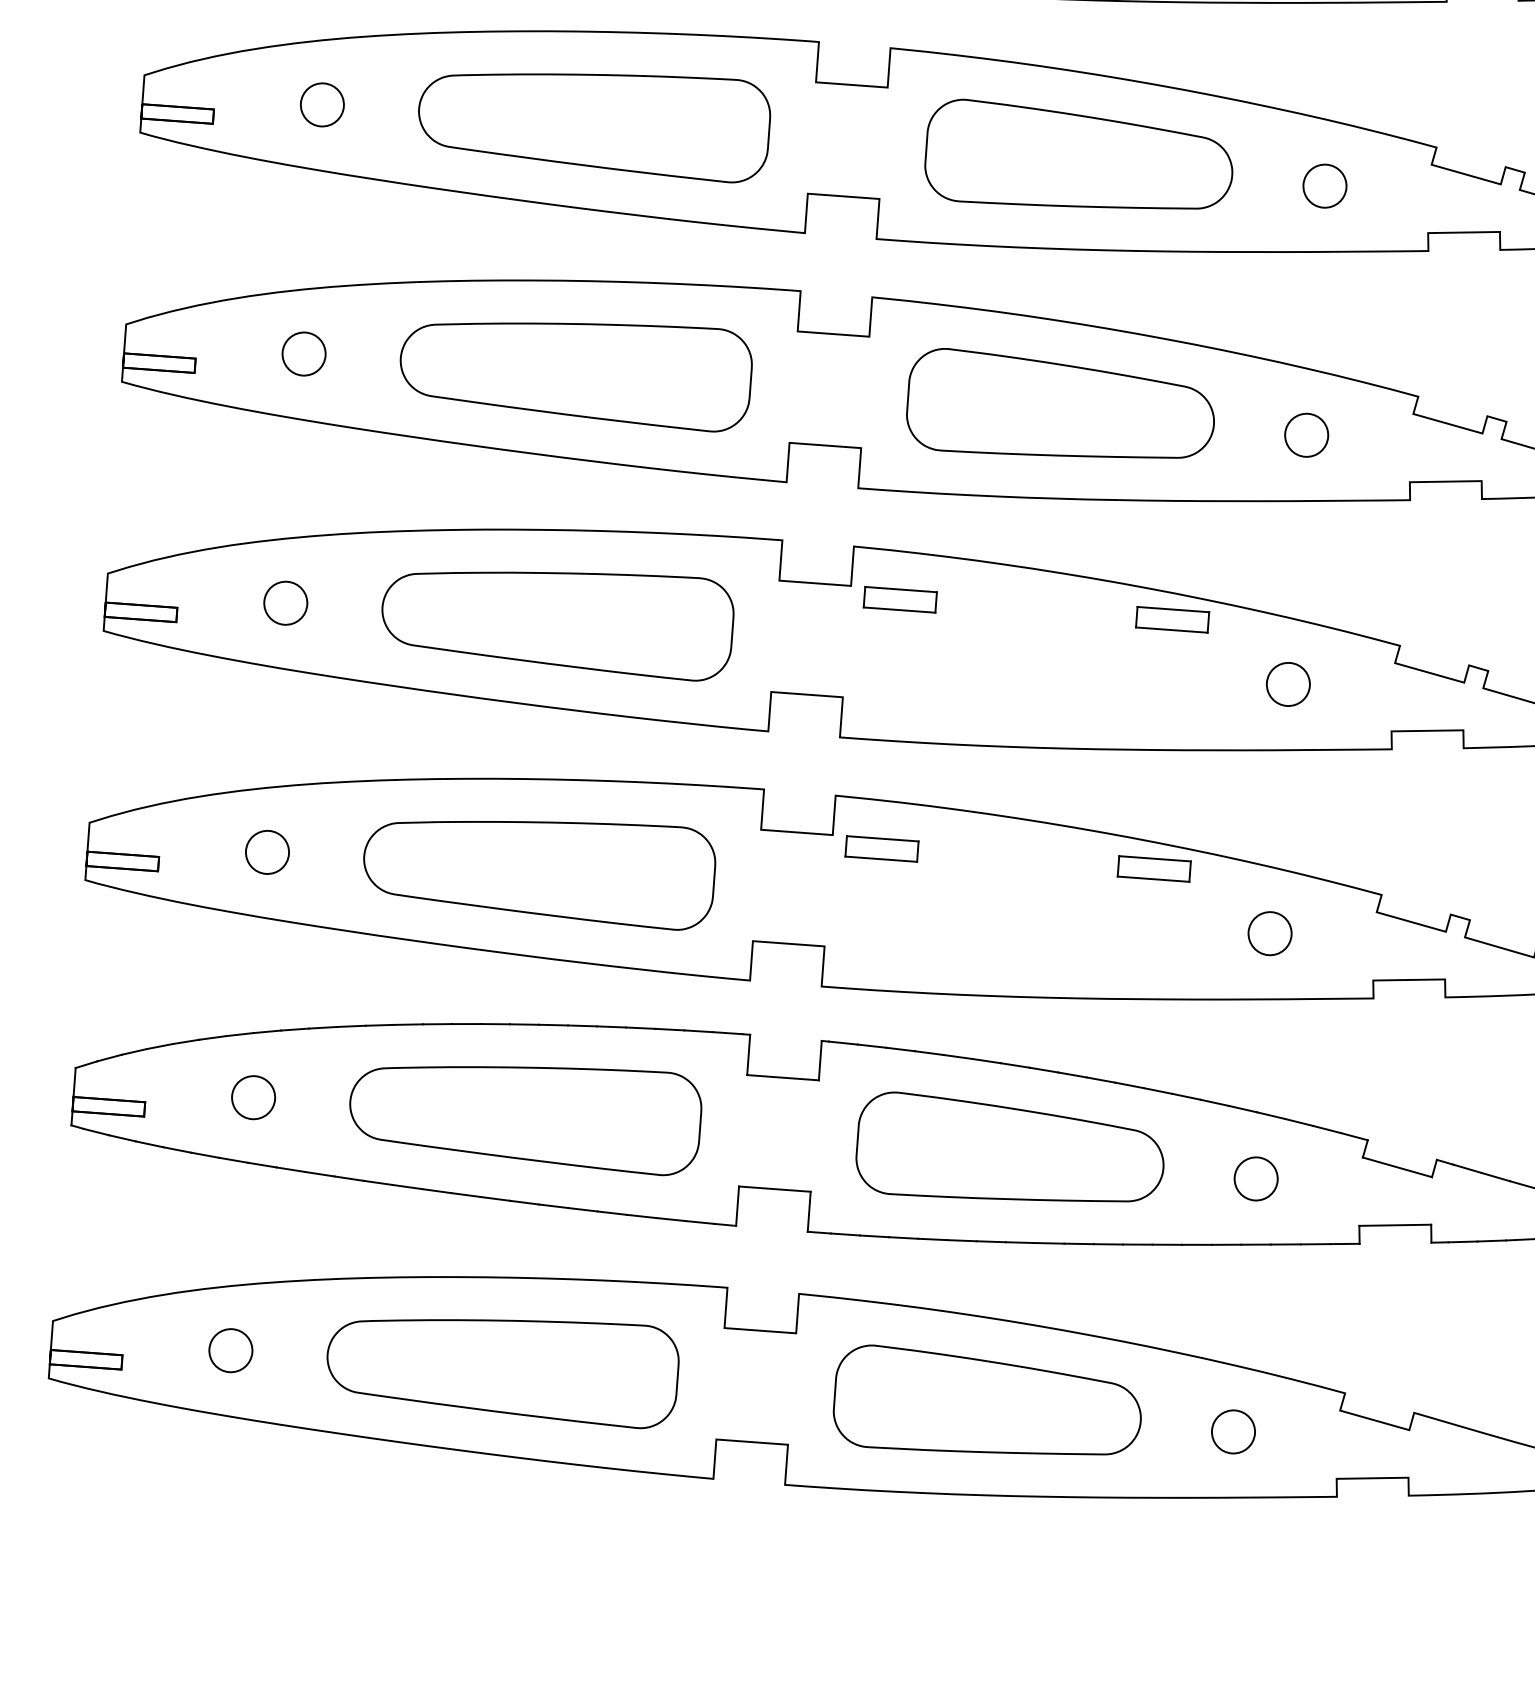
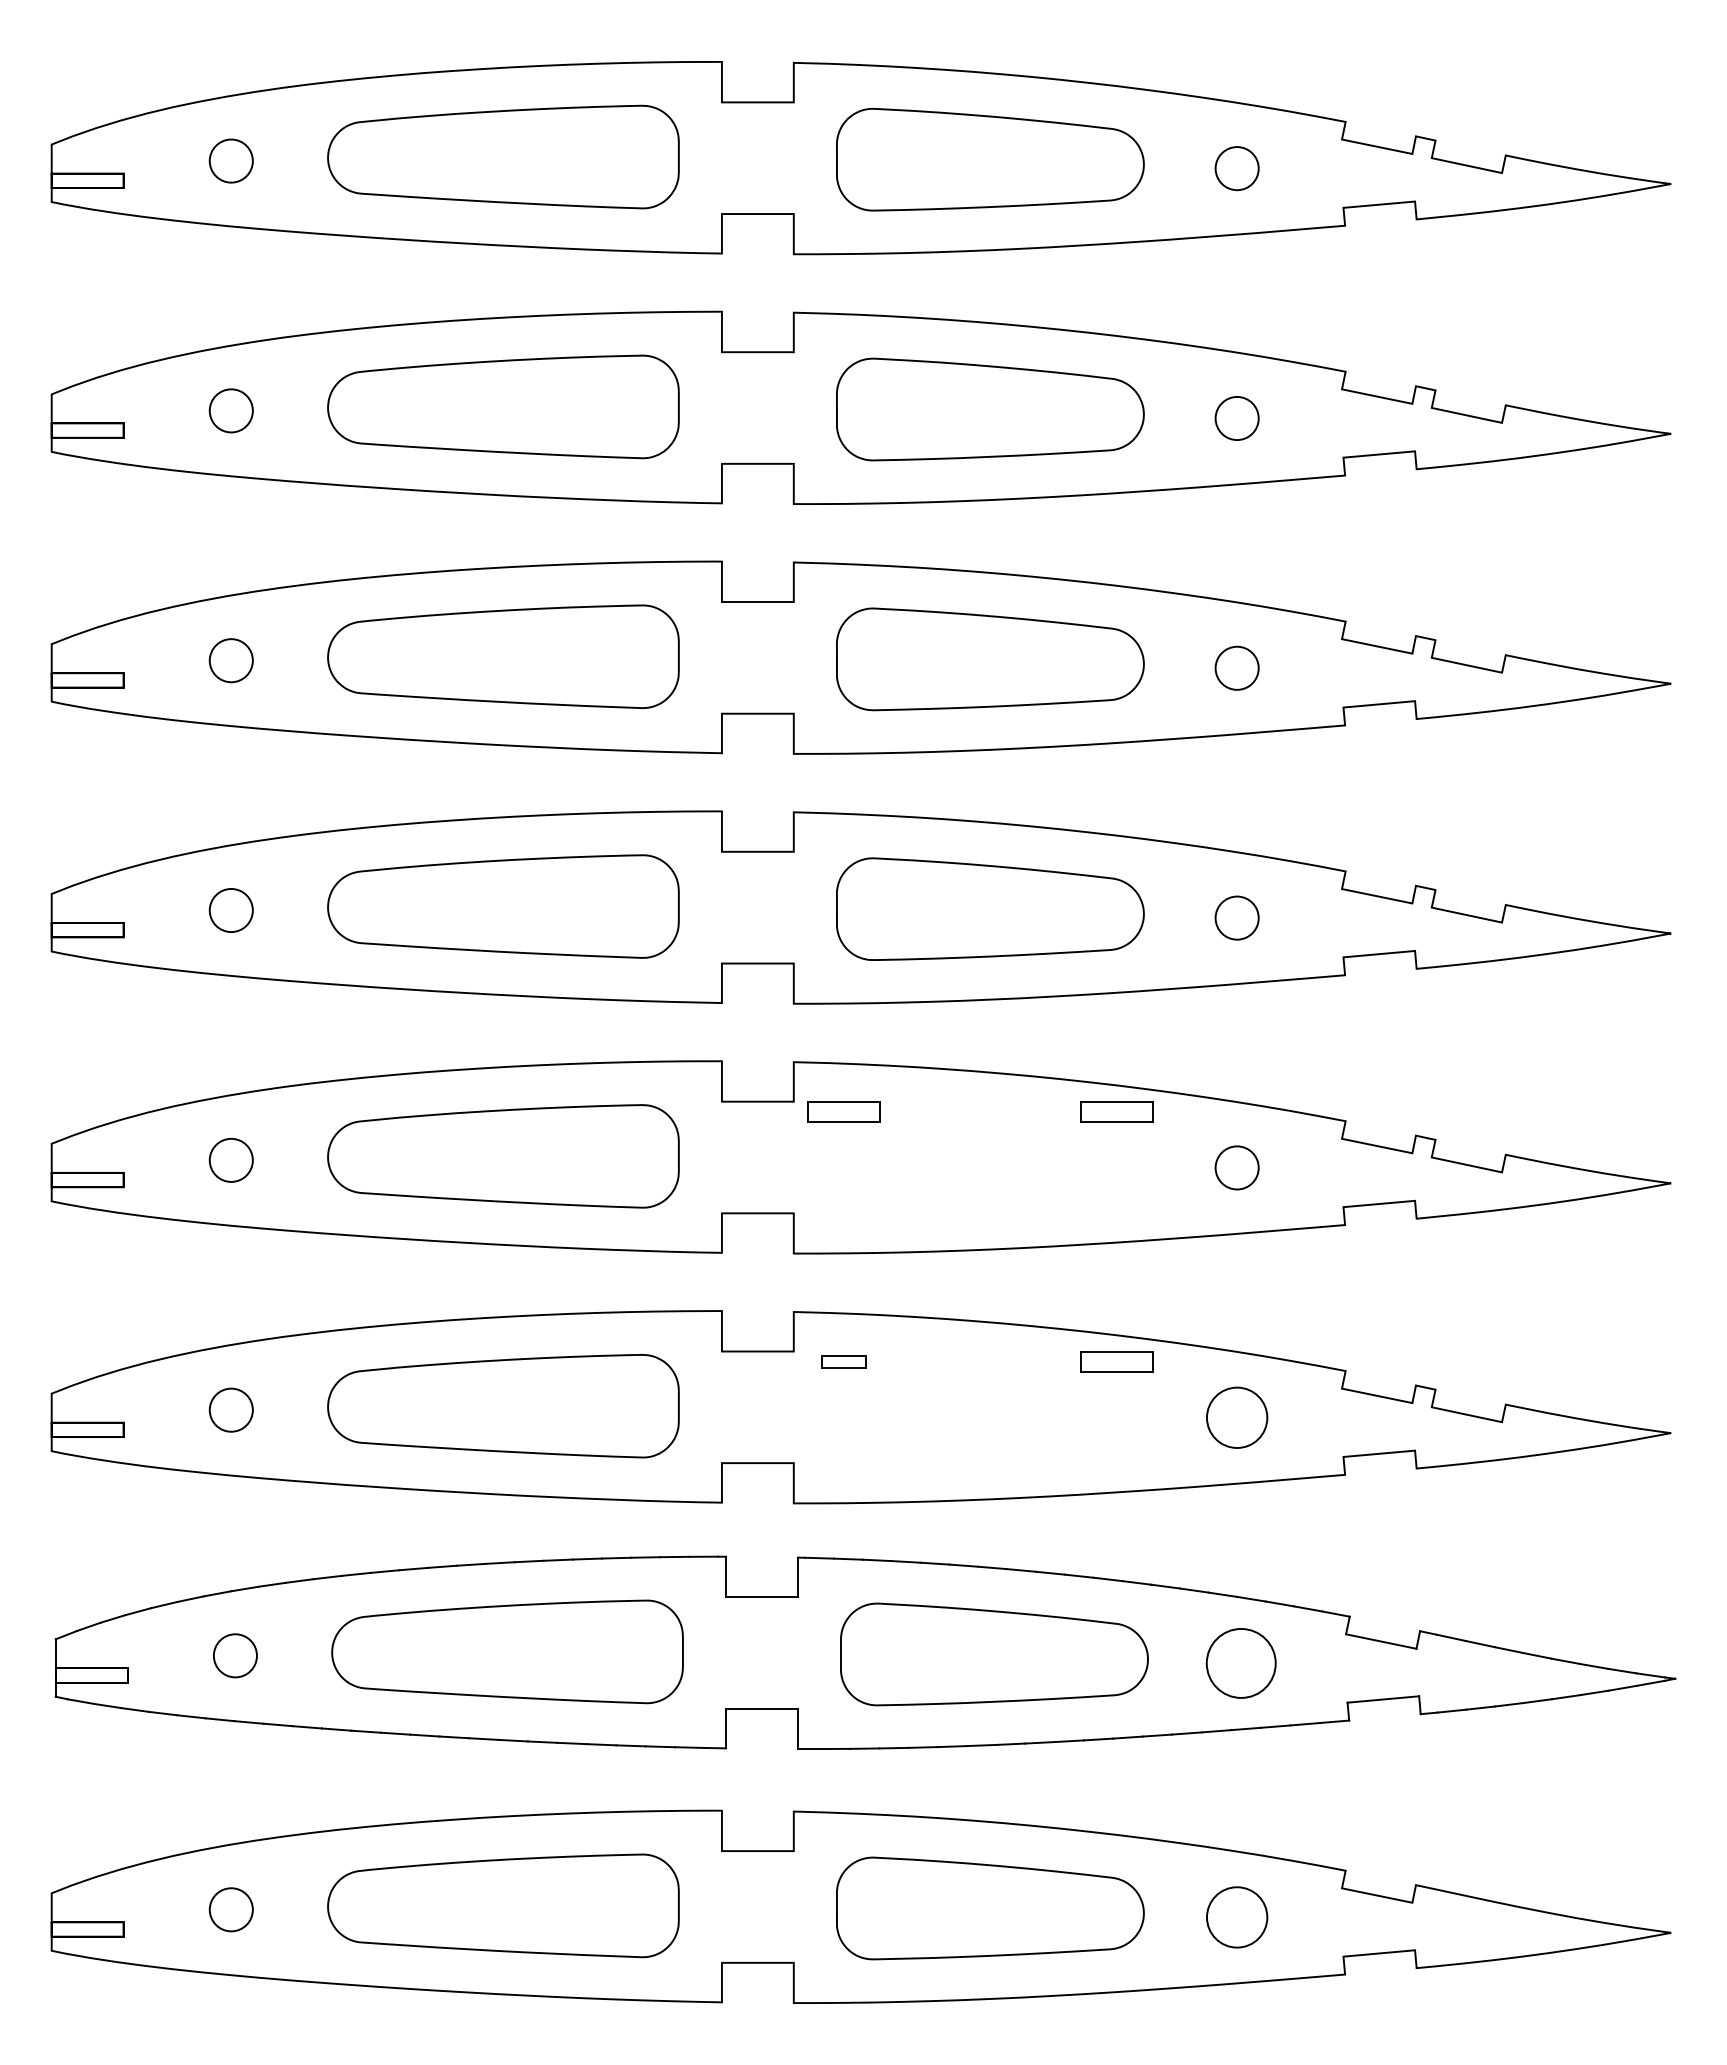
part: (881, 848) -> (843, 1361), size x0.6
circle: (1269, 933) -> (1236, 1417), size x1.4
circle: (1255, 1178) -> (1240, 1663), size x1.6
circle: (1232, 1430) -> (1236, 1916), size x1.4

